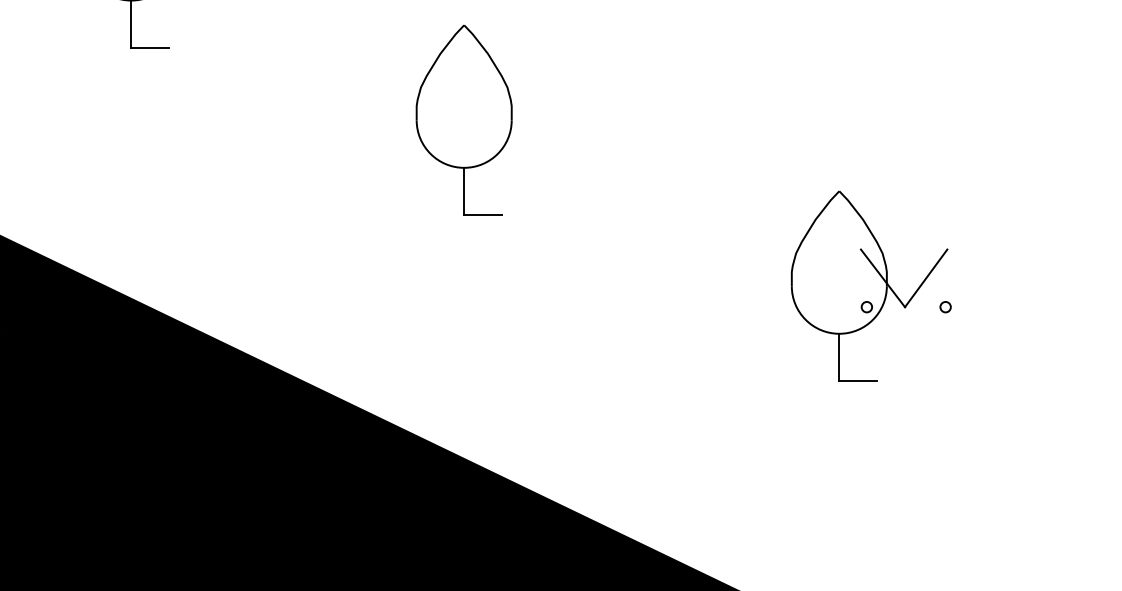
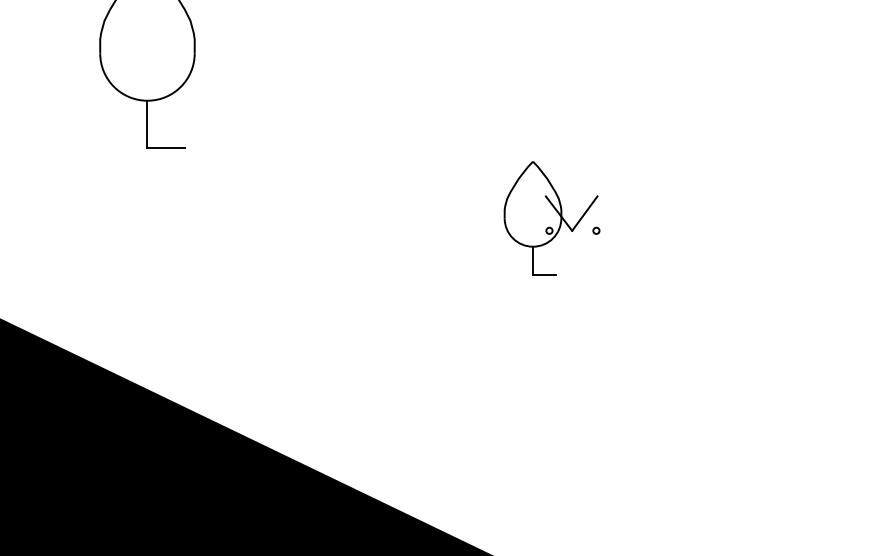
part: (870, 285) -> (551, 217), size x0.6

